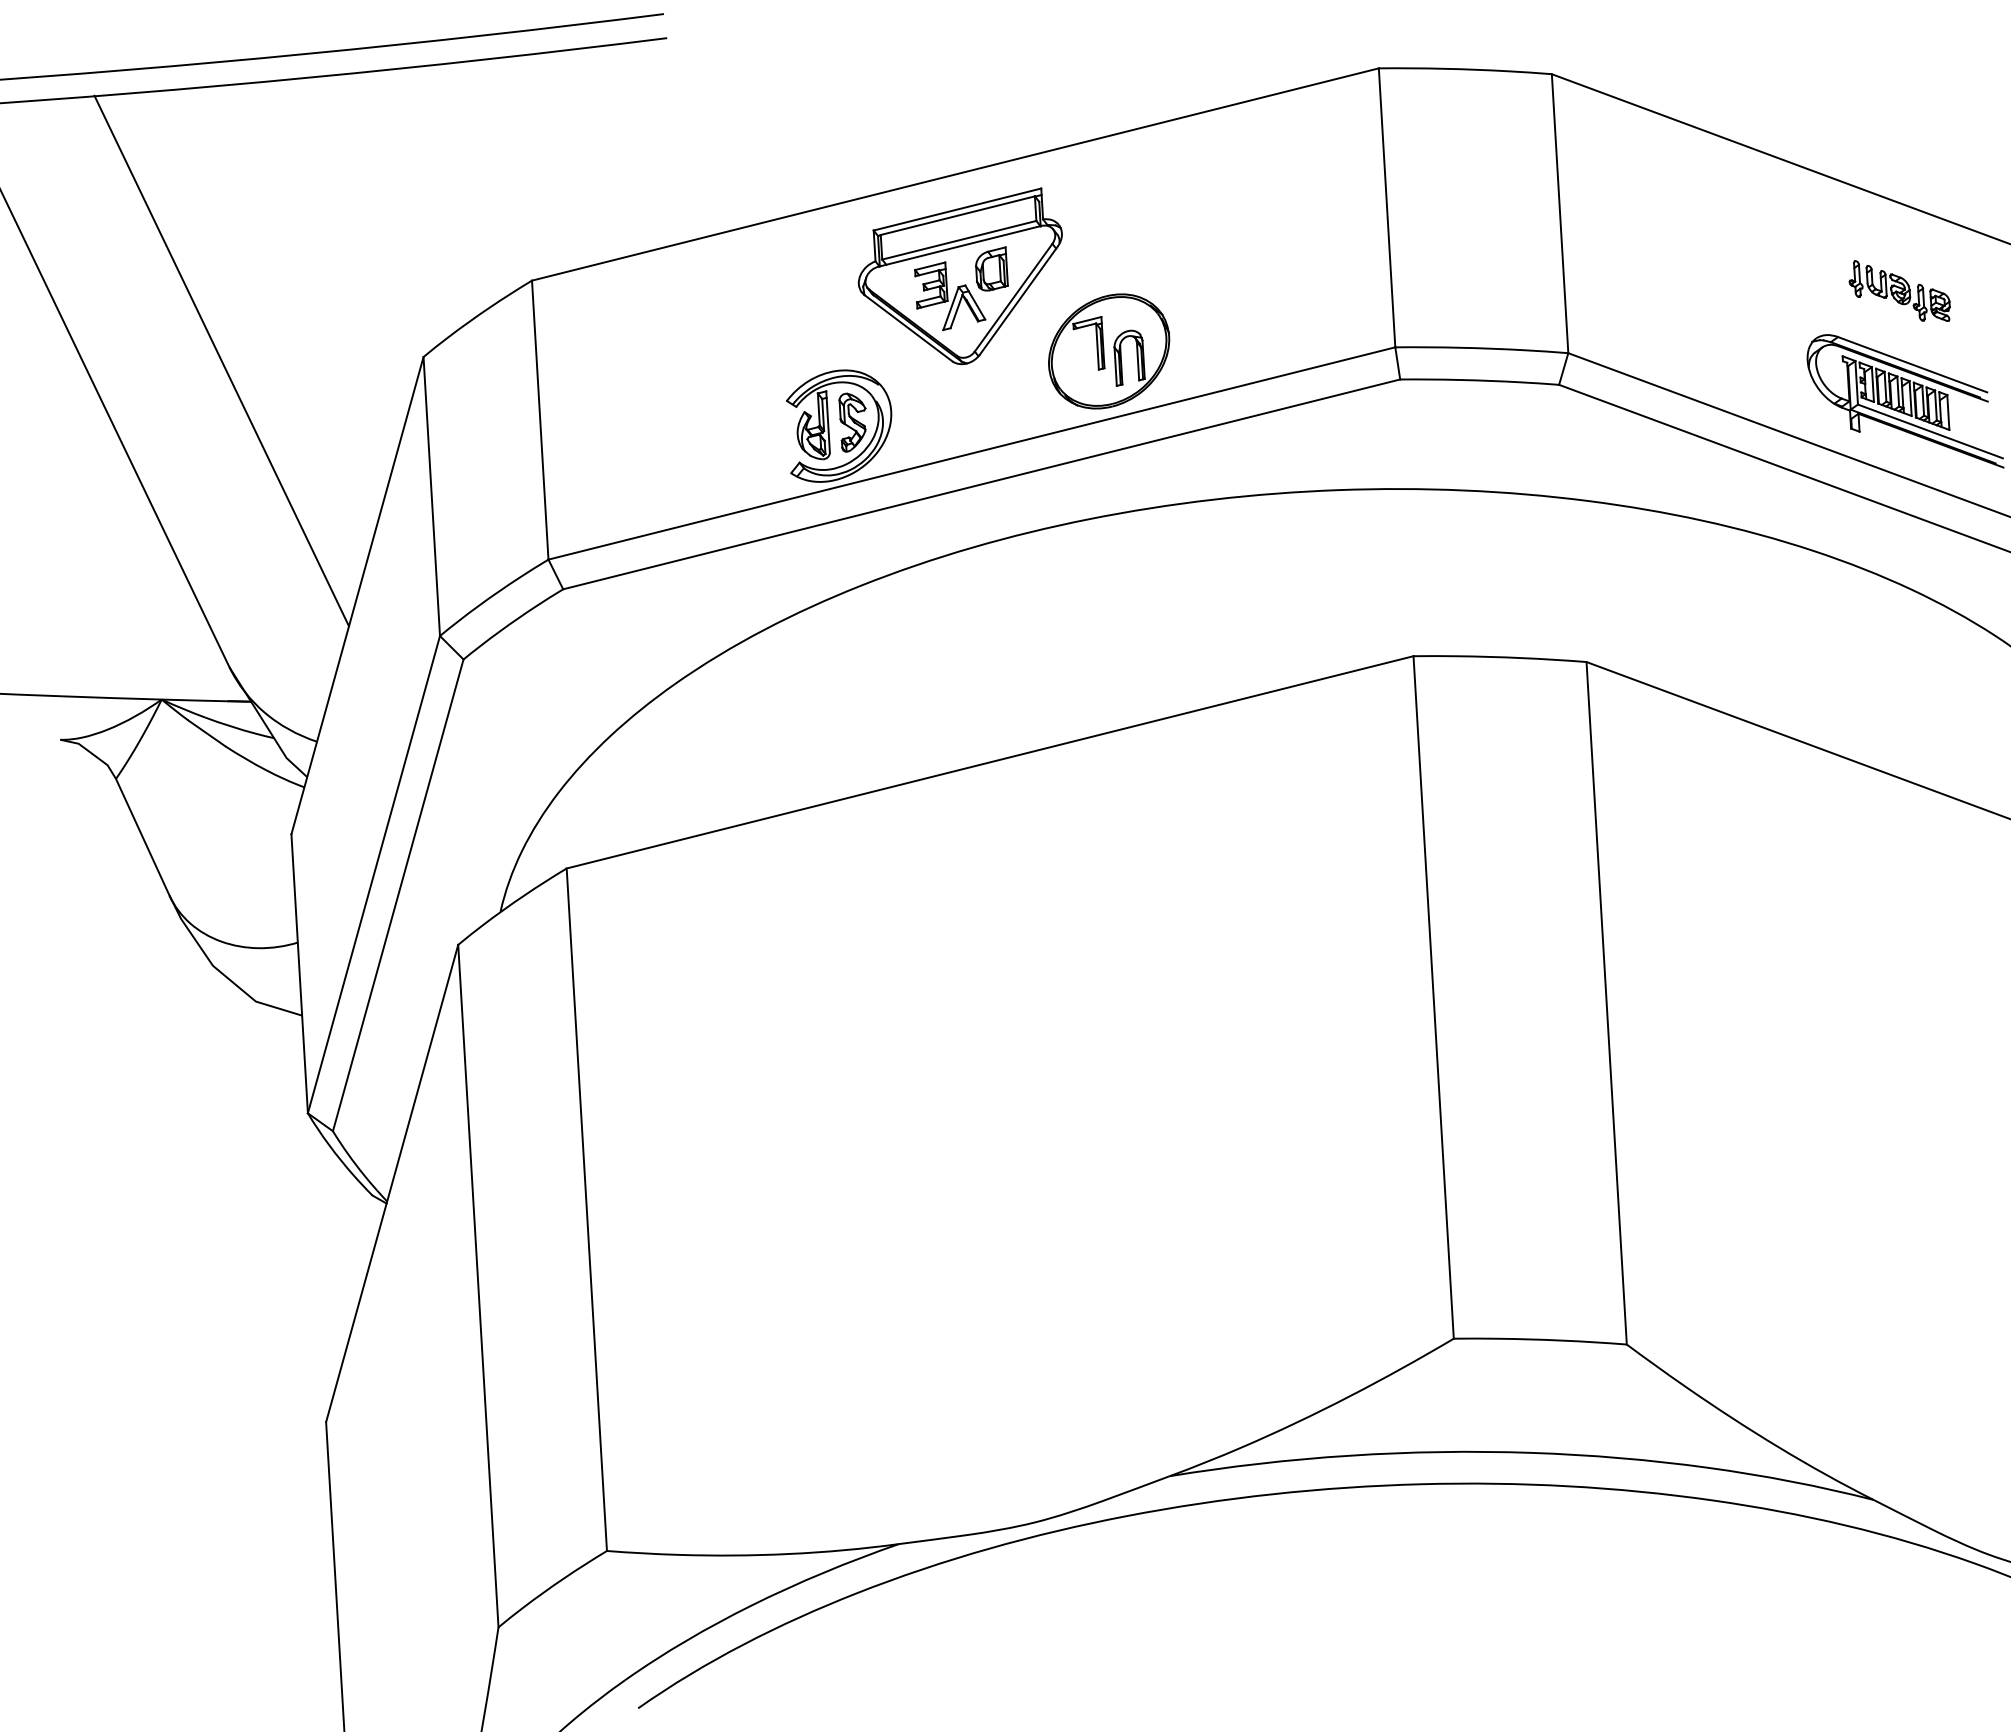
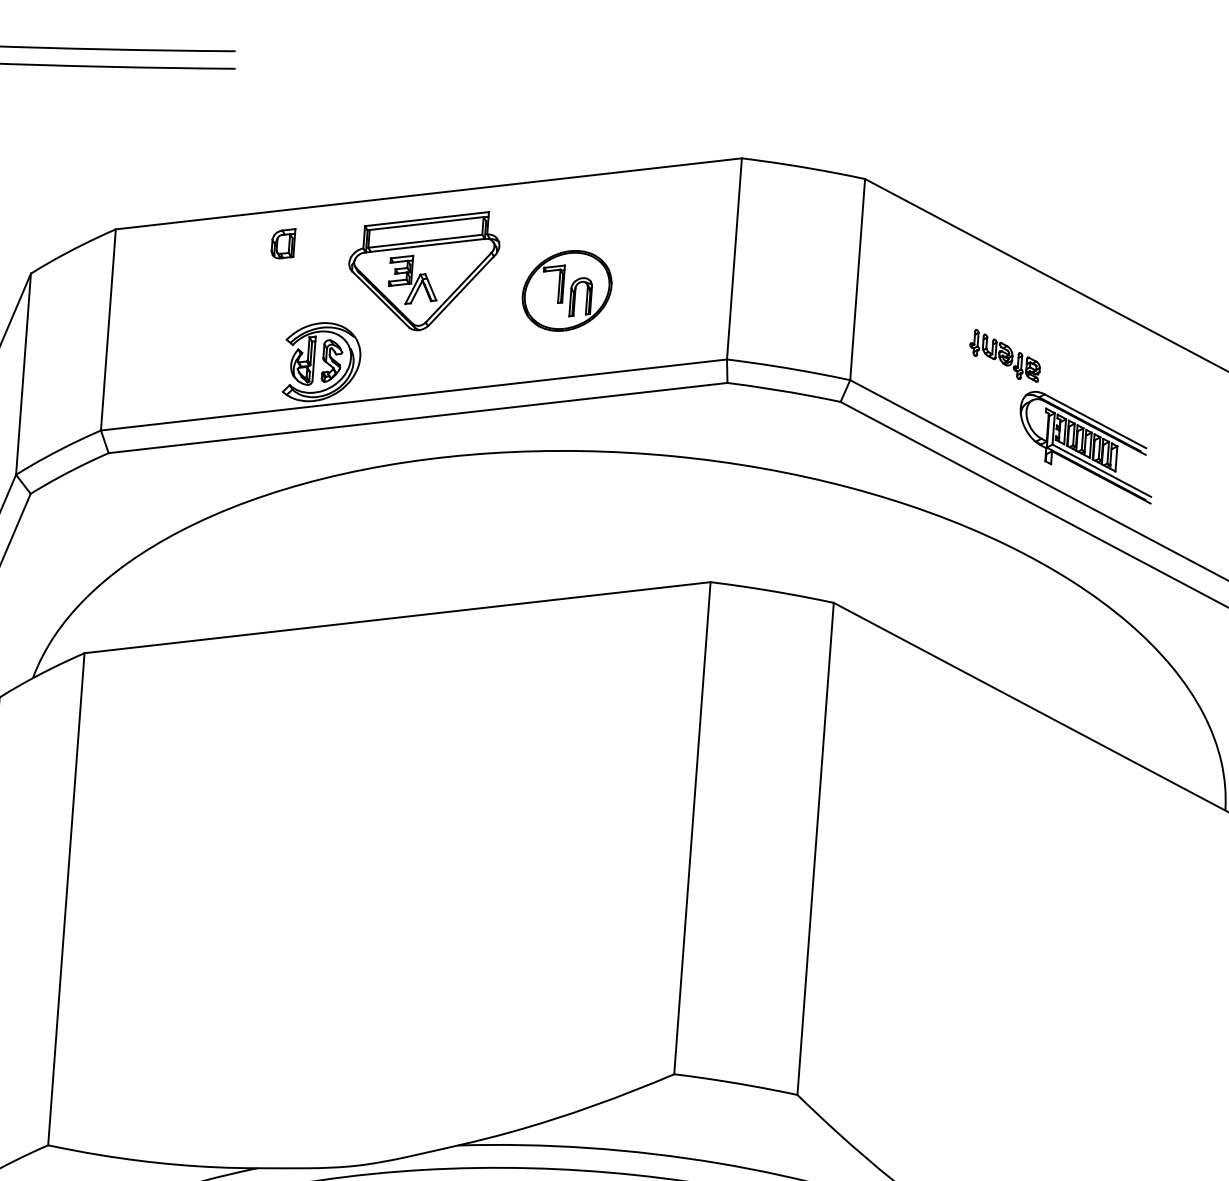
part: (991, 268) -> (283, 242), moved
part: (1899, 290) -> (1005, 355), moved
part: (1109, 351) -> (567, 290), moved

